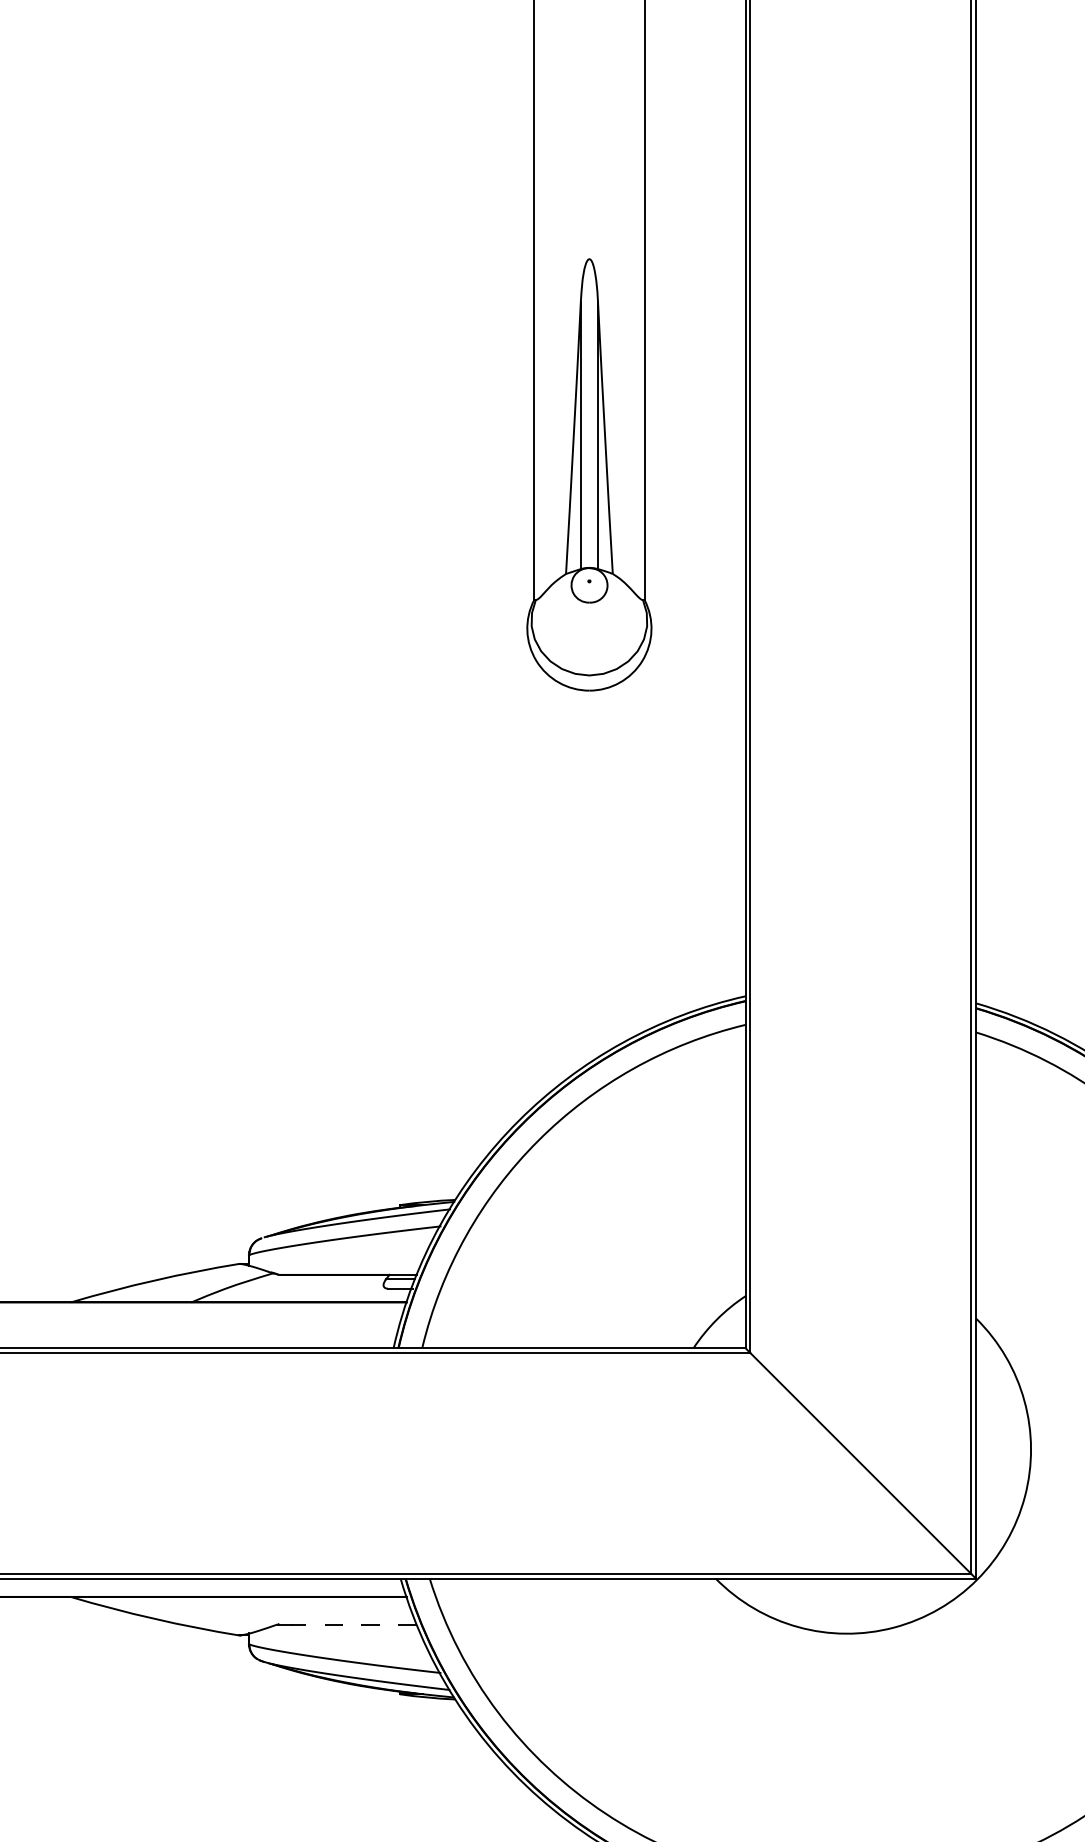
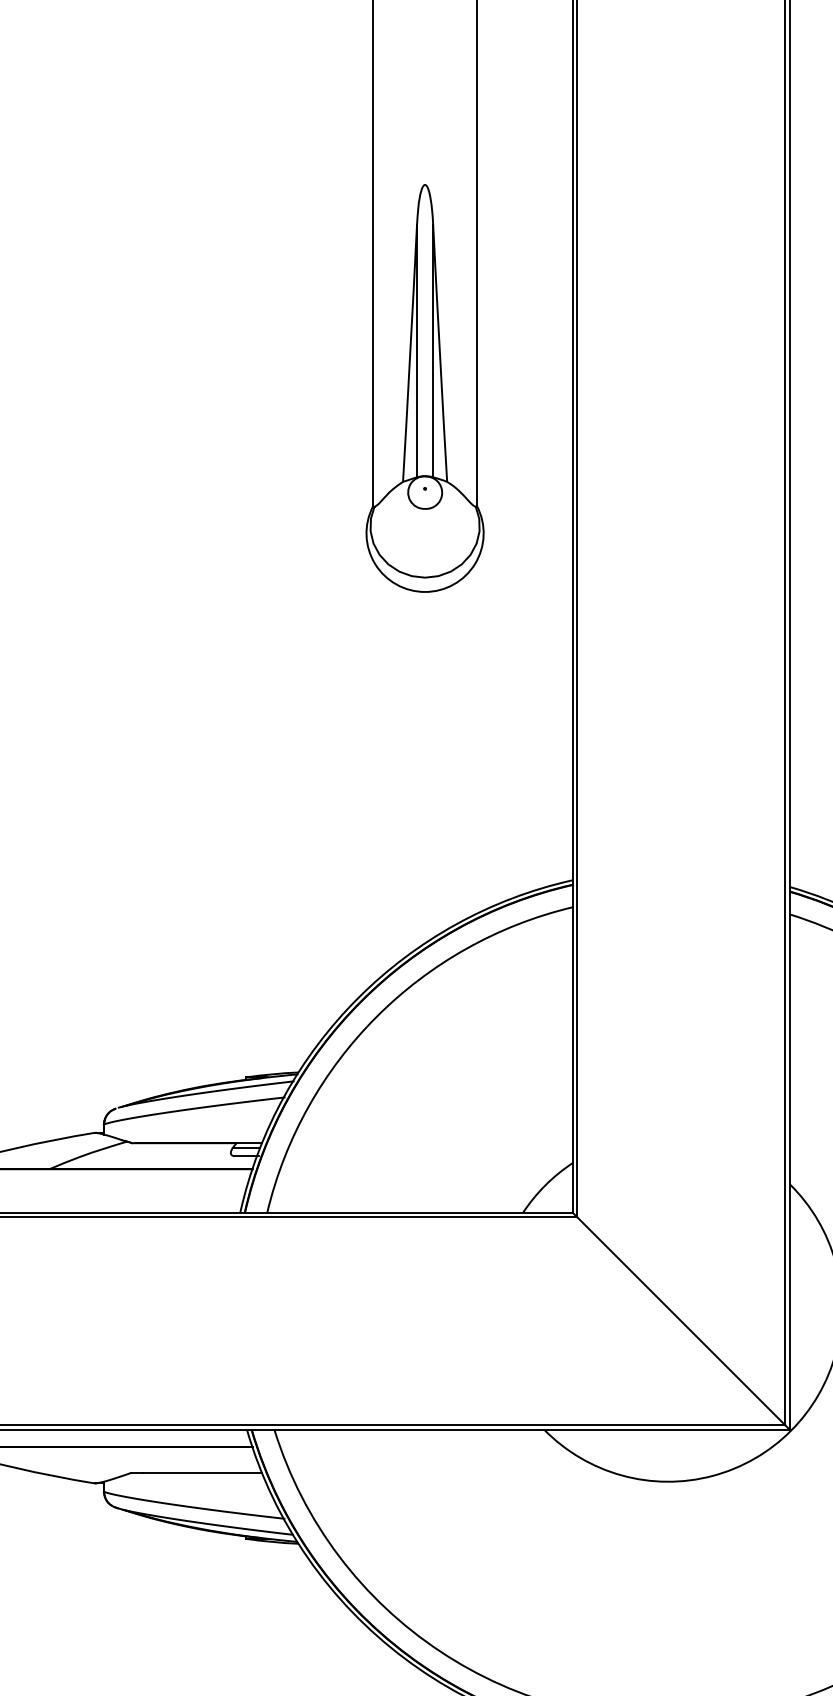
line: (353, 1624) -> (202, 1473), dashed -> solid

